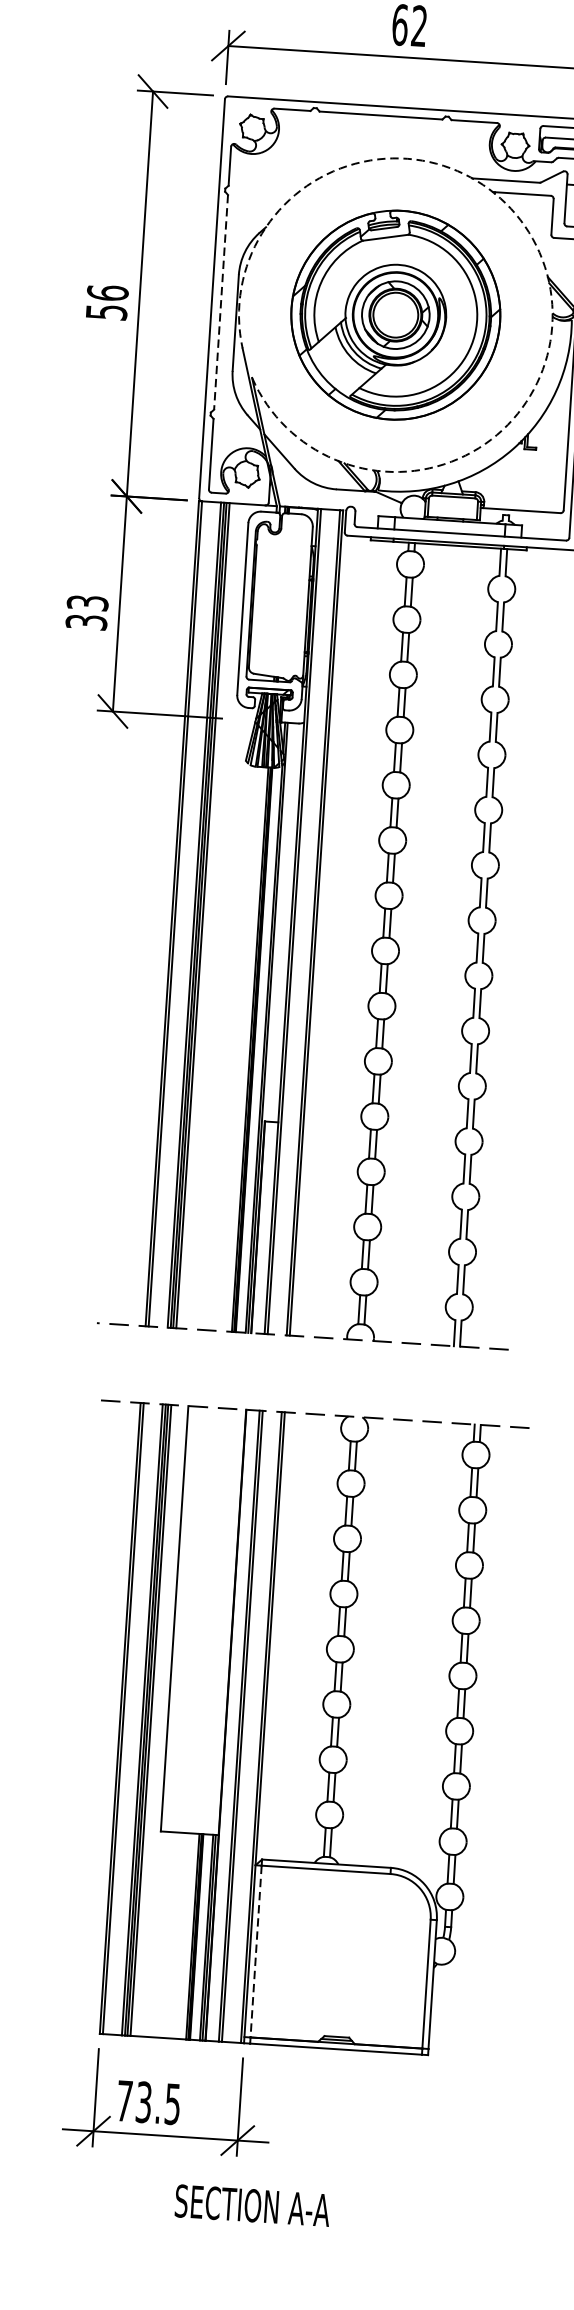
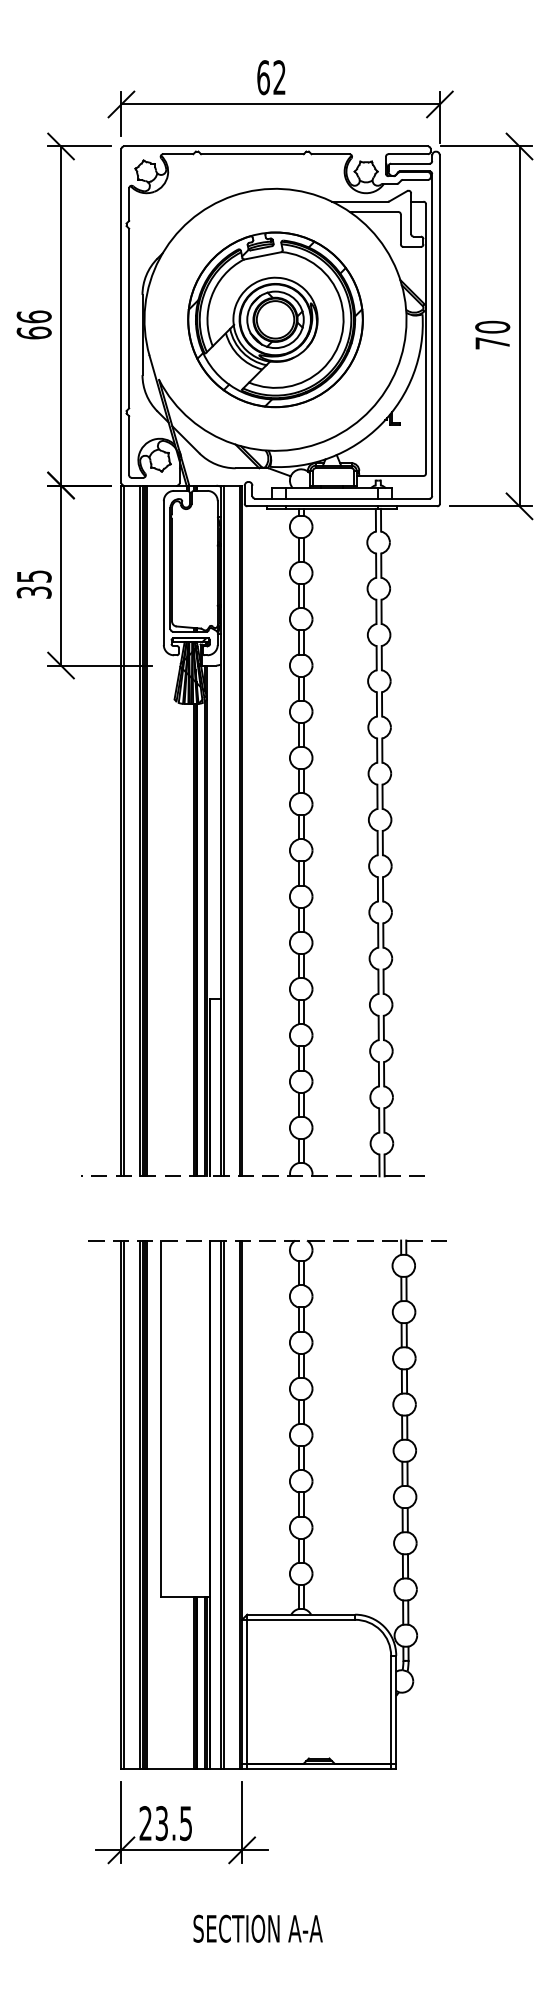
arc: (545, 266) -> (397, 271), dashed -> solid
line: (221, 302) -> (129, 318), dashed -> solid
text: (105, 311) -> (33, 332), 56 -> 66
text: (86, 603) -> (33, 576), 33 -> 35
line: (256, 1951) -> (247, 1691), dashed -> solid
text: (124, 2101) -> (145, 1823), 73.5 -> 23.5
text: (251, 2205) -> (257, 1928), moved

